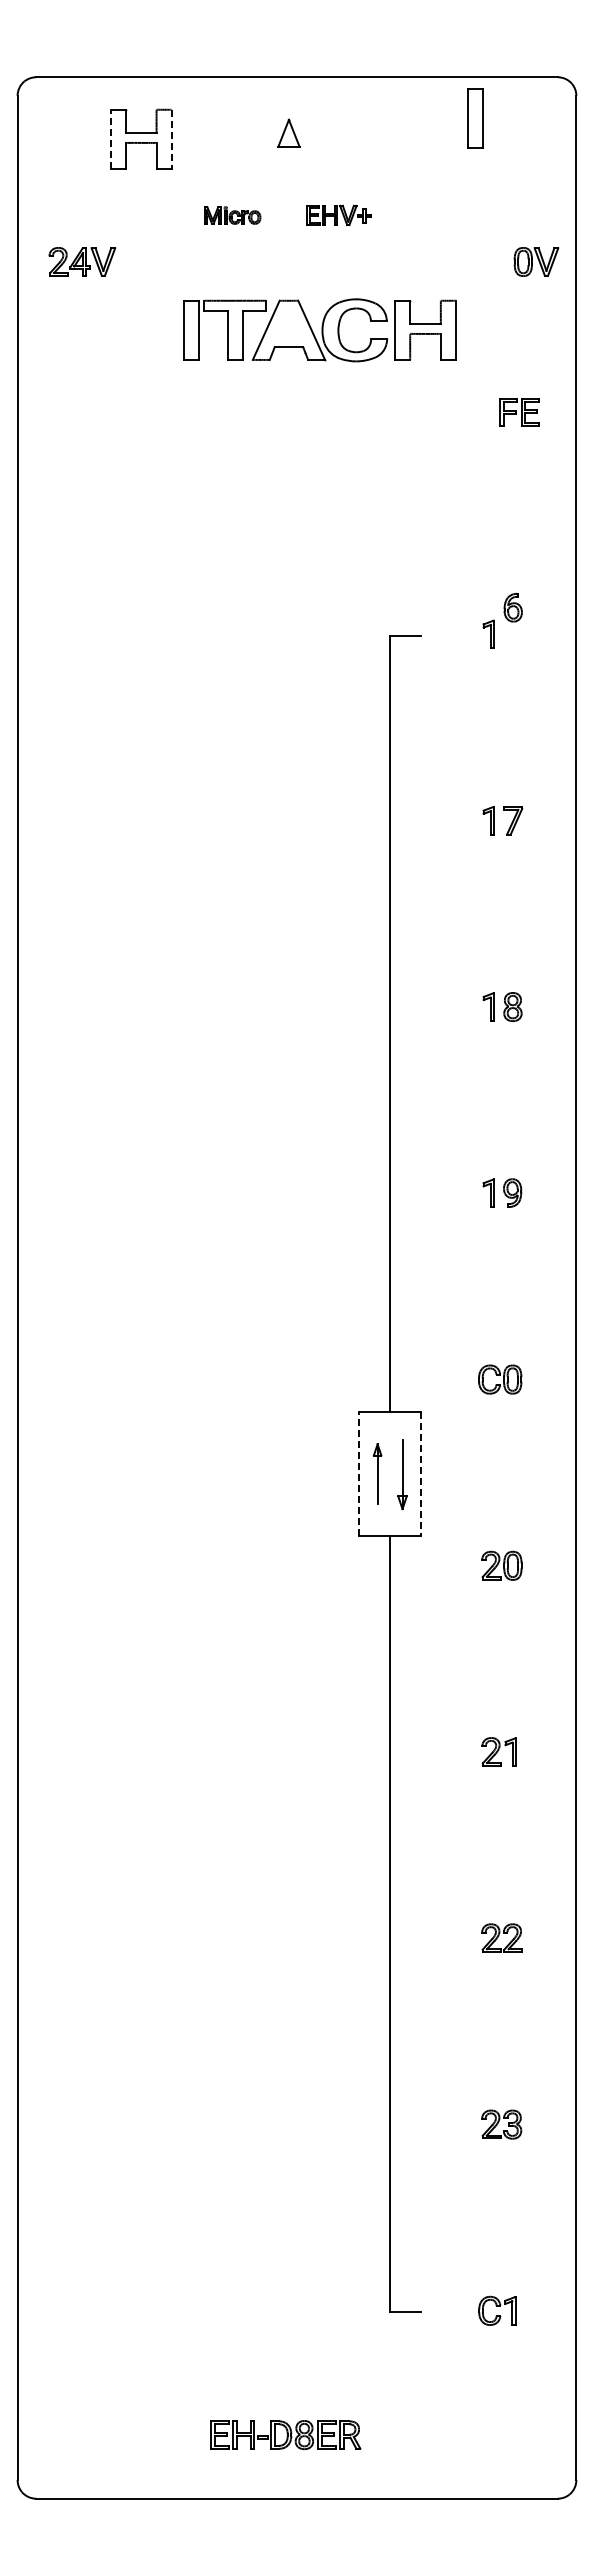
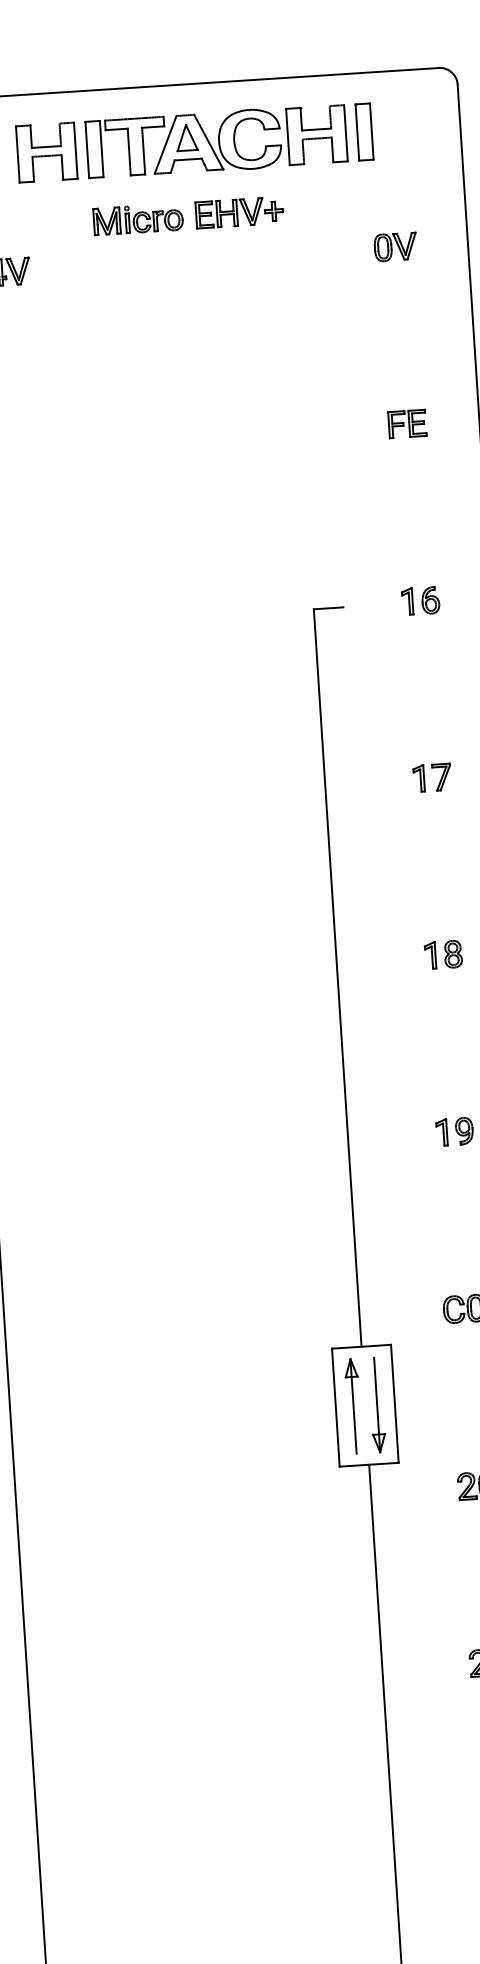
part: (475, 118) -> (364, 132), moved
line: (110, 139) -> (17, 154), dashed -> solid
line: (171, 139) -> (75, 150), dashed -> solid
part: (232, 215) -> (138, 219), size x1.67
part: (339, 215) -> (239, 212), size x1.43
part: (536, 261) -> (395, 246), moved
part: (319, 330) -> (216, 141), moved
part: (519, 412) -> (407, 424), moved
part: (512, 607) -> (430, 600), moved
line: (359, 1473) -> (336, 1406), dashed -> solid
part: (377, 1473) -> (353, 1405), size x1.67
part: (402, 1474) -> (377, 1405), size x1.43
line: (421, 1474) -> (395, 1404), dashed -> solid

